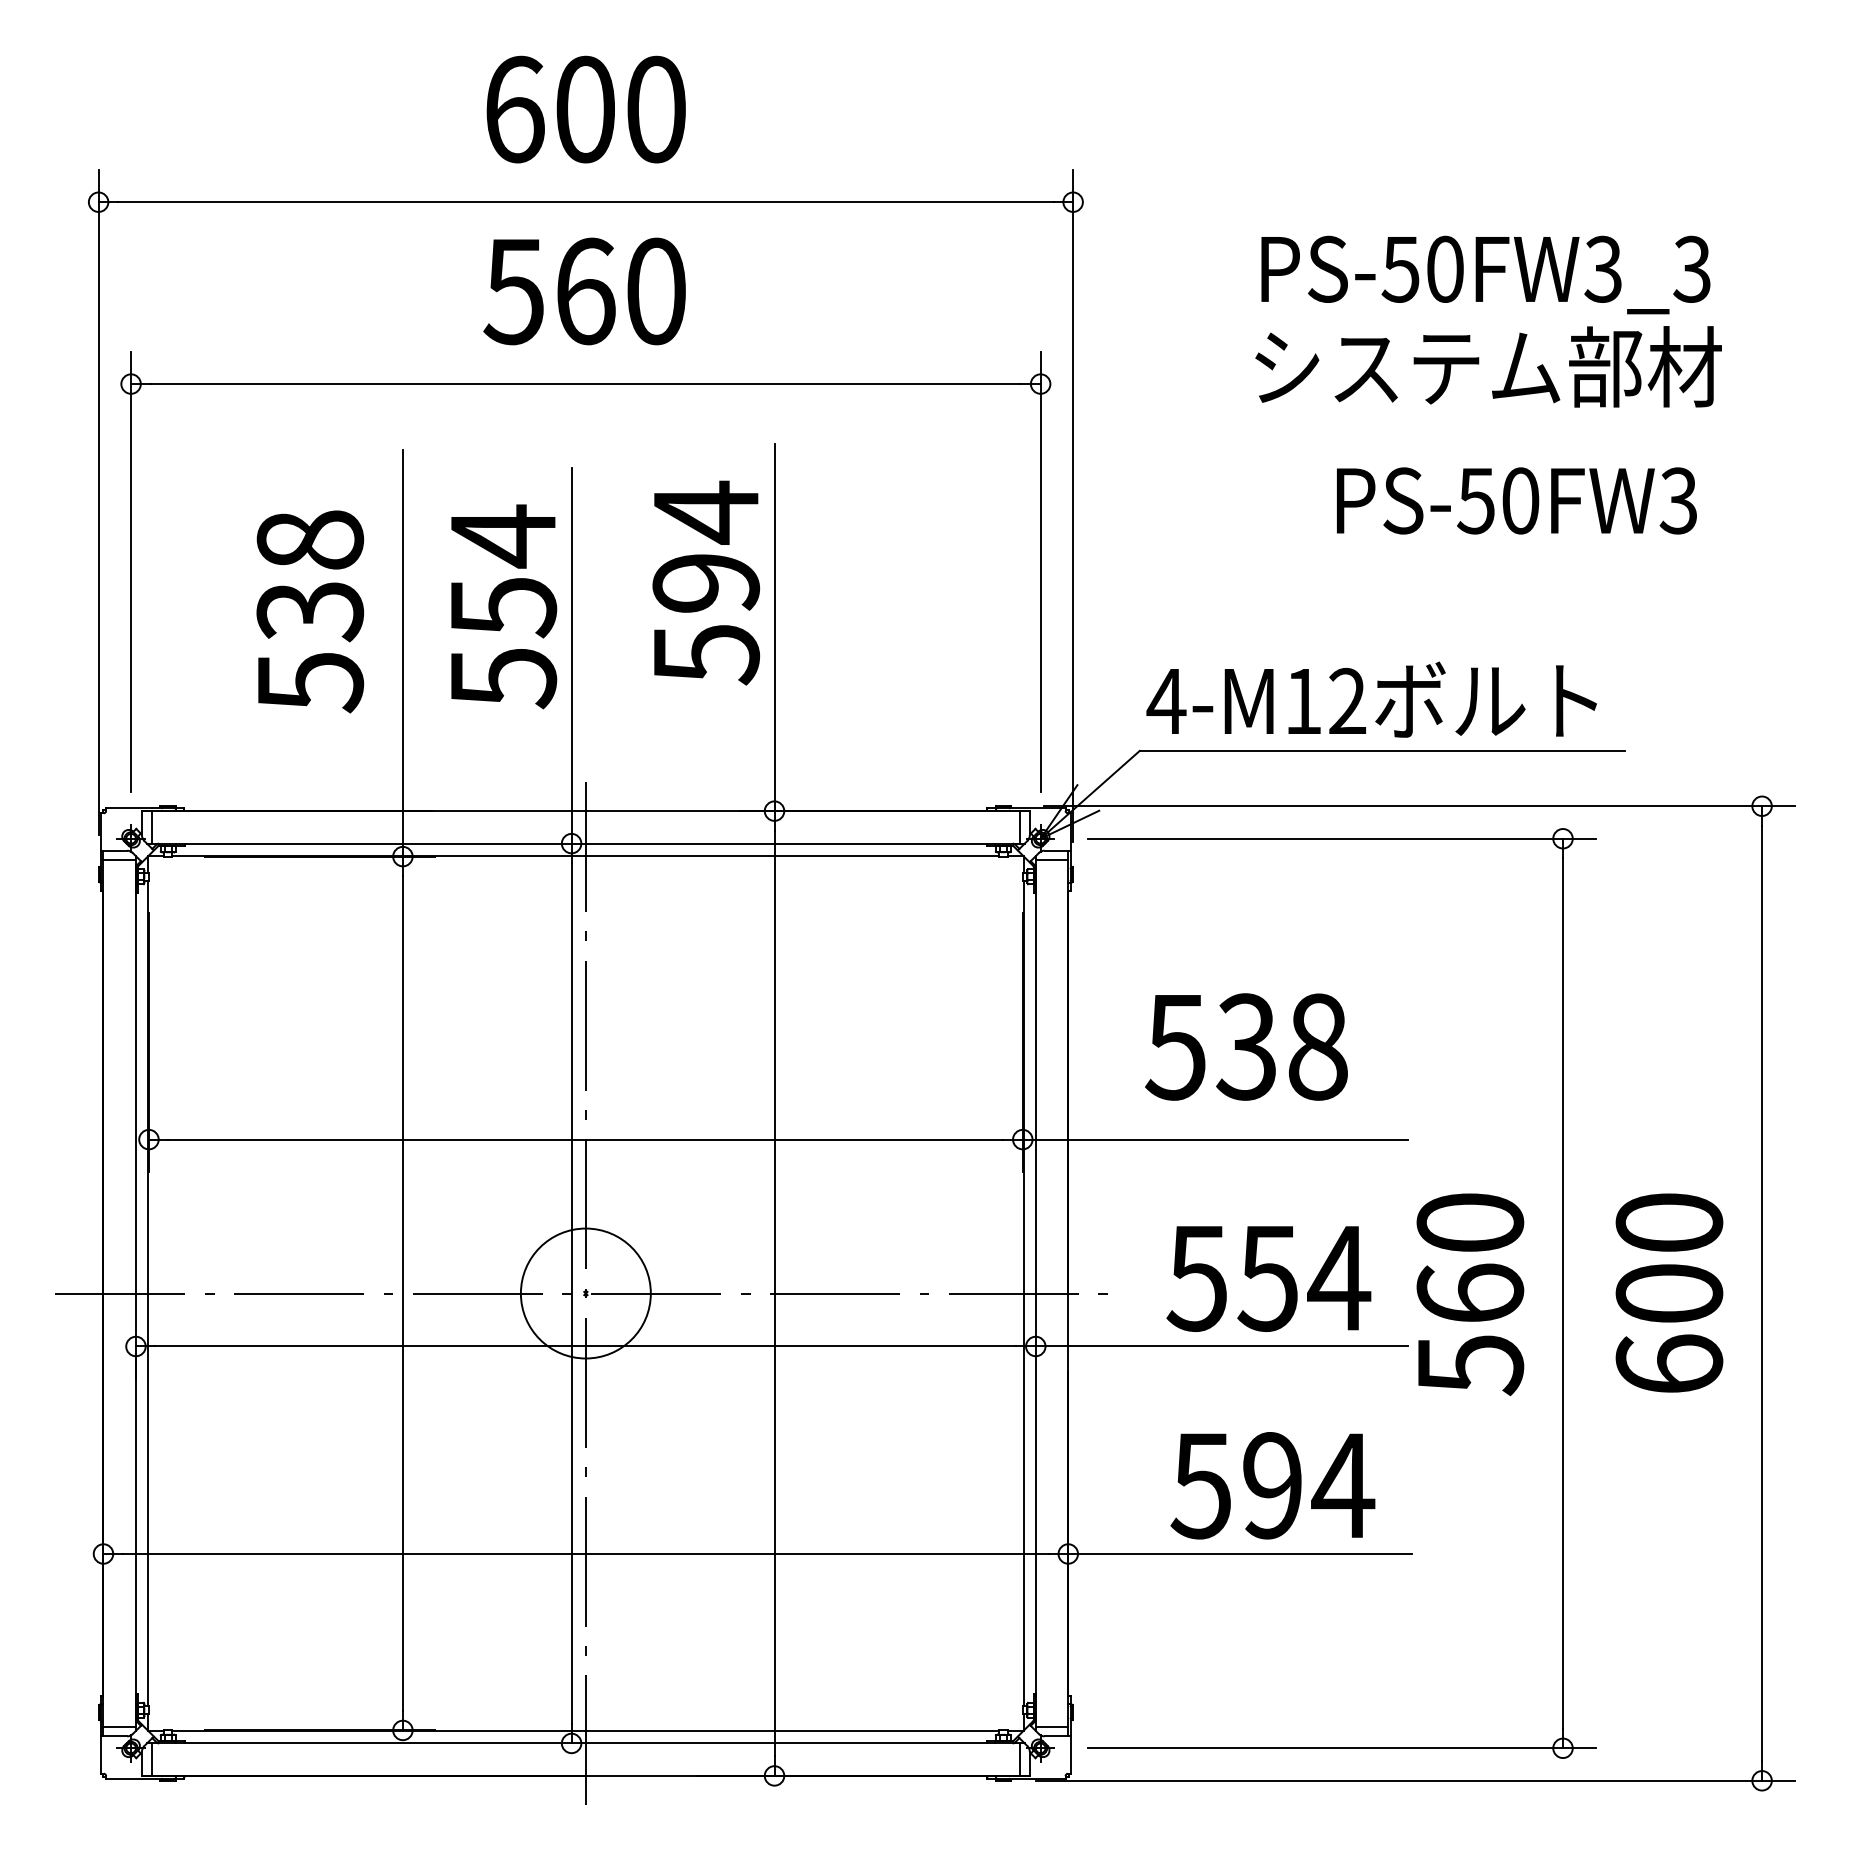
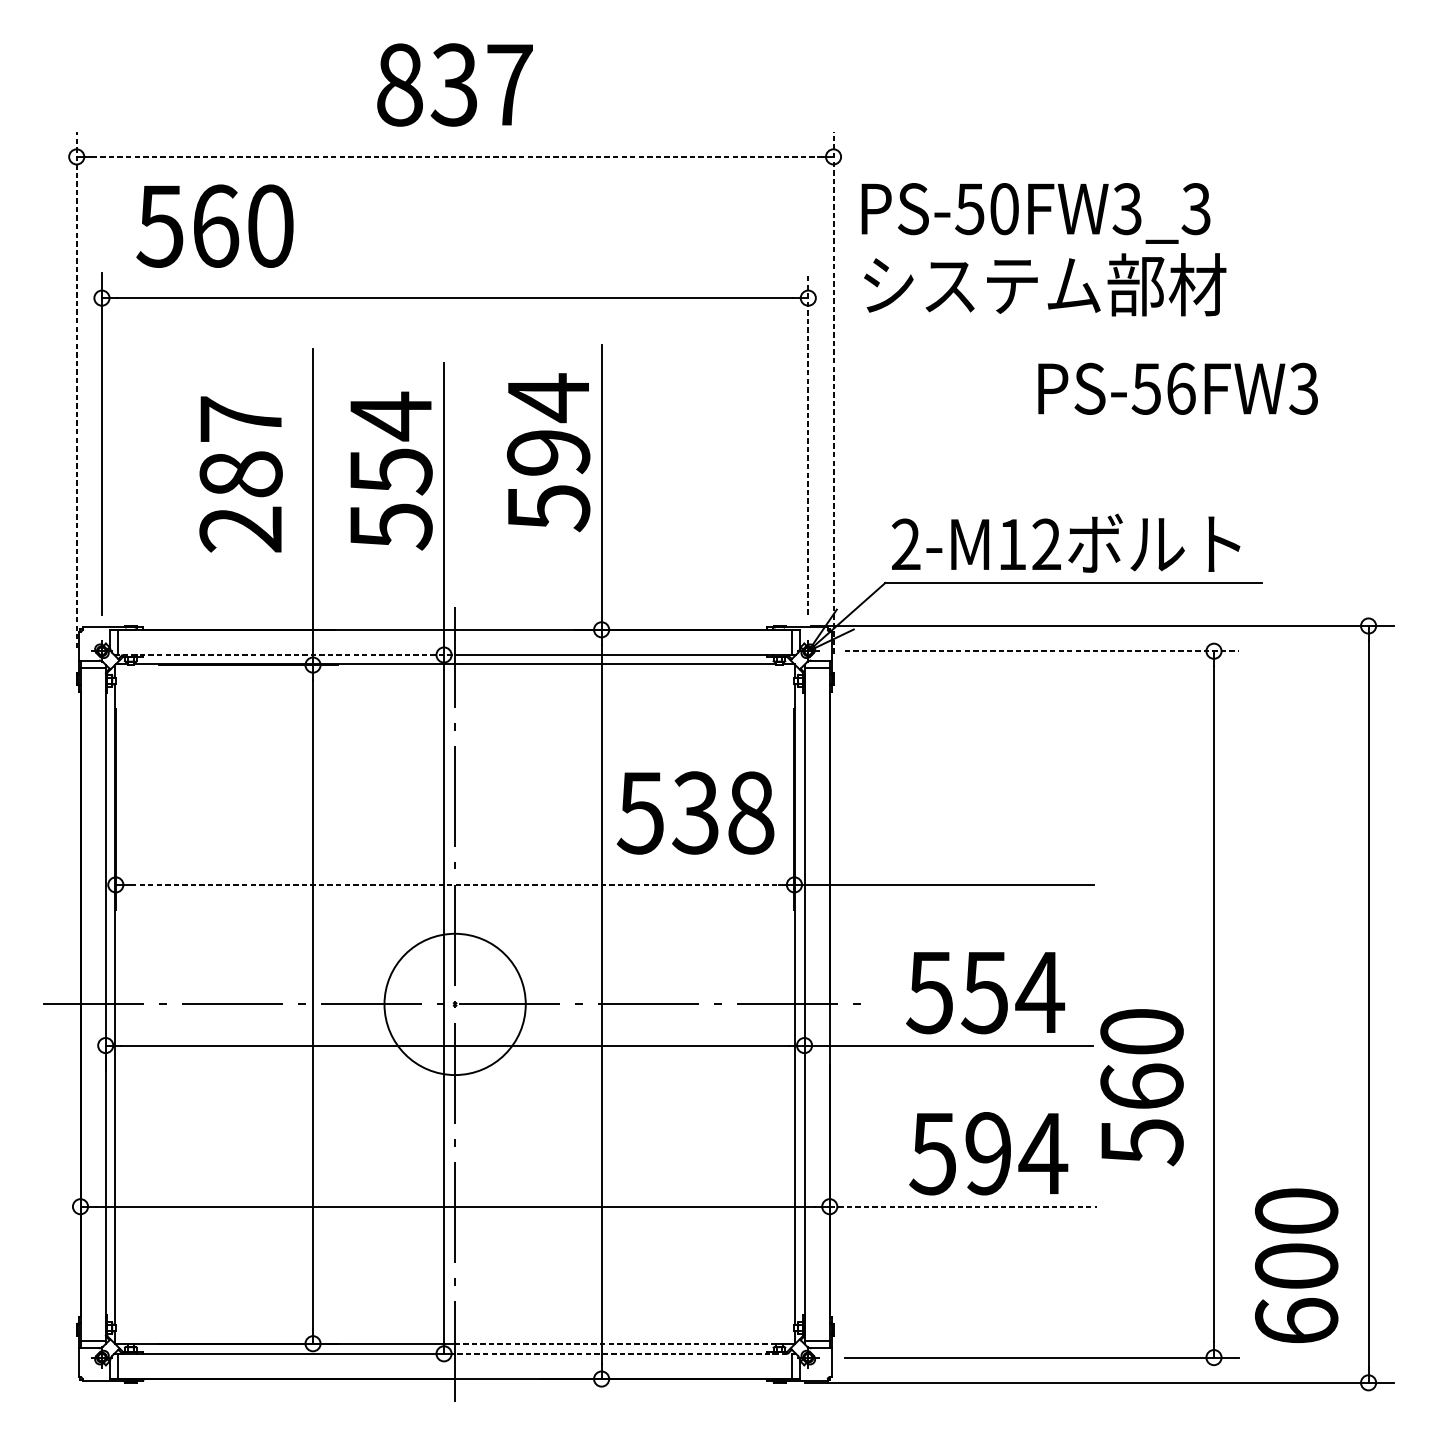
text: (585, 109) -> (454, 84), 600 -> 837
line: (585, 202) -> (454, 157), solid -> dashed
text: (1485, 274) -> (1035, 213), moved
text: (584, 291) -> (214, 226), moved
text: (1488, 366) -> (1045, 284), moved
text: (1520, 500) -> (1180, 388), PS-50FW3 -> PS-56FW3
line: (98, 501) -> (76, 389), solid -> dashed
line: (1073, 505) -> (833, 392), solid -> dashed
line: (1040, 571) -> (808, 443), solid -> dashed
text: (310, 611) -> (241, 474), 538 -> 287
text: (1166, 700) -> (906, 543), 4-M12 -> 2-M12
line: (1341, 838) -> (1041, 651), solid -> dashed
line: (366, 843) -> (284, 654), solid -> dashed
text: (1246, 1046) -> (695, 812), moved
line: (586, 1139) -> (455, 884), solid -> dashed
text: (1669, 1292) -> (1296, 1265), moved
circle: (585, 1293) -> (454, 1004), size x1.4
text: (1470, 1294) -> (1142, 1087), moved
line: (1240, 1554) -> (963, 1207), solid -> dashed
line: (791, 1731) -> (614, 1344), solid -> dashed
line: (804, 1743) -> (624, 1353), solid -> dashed

